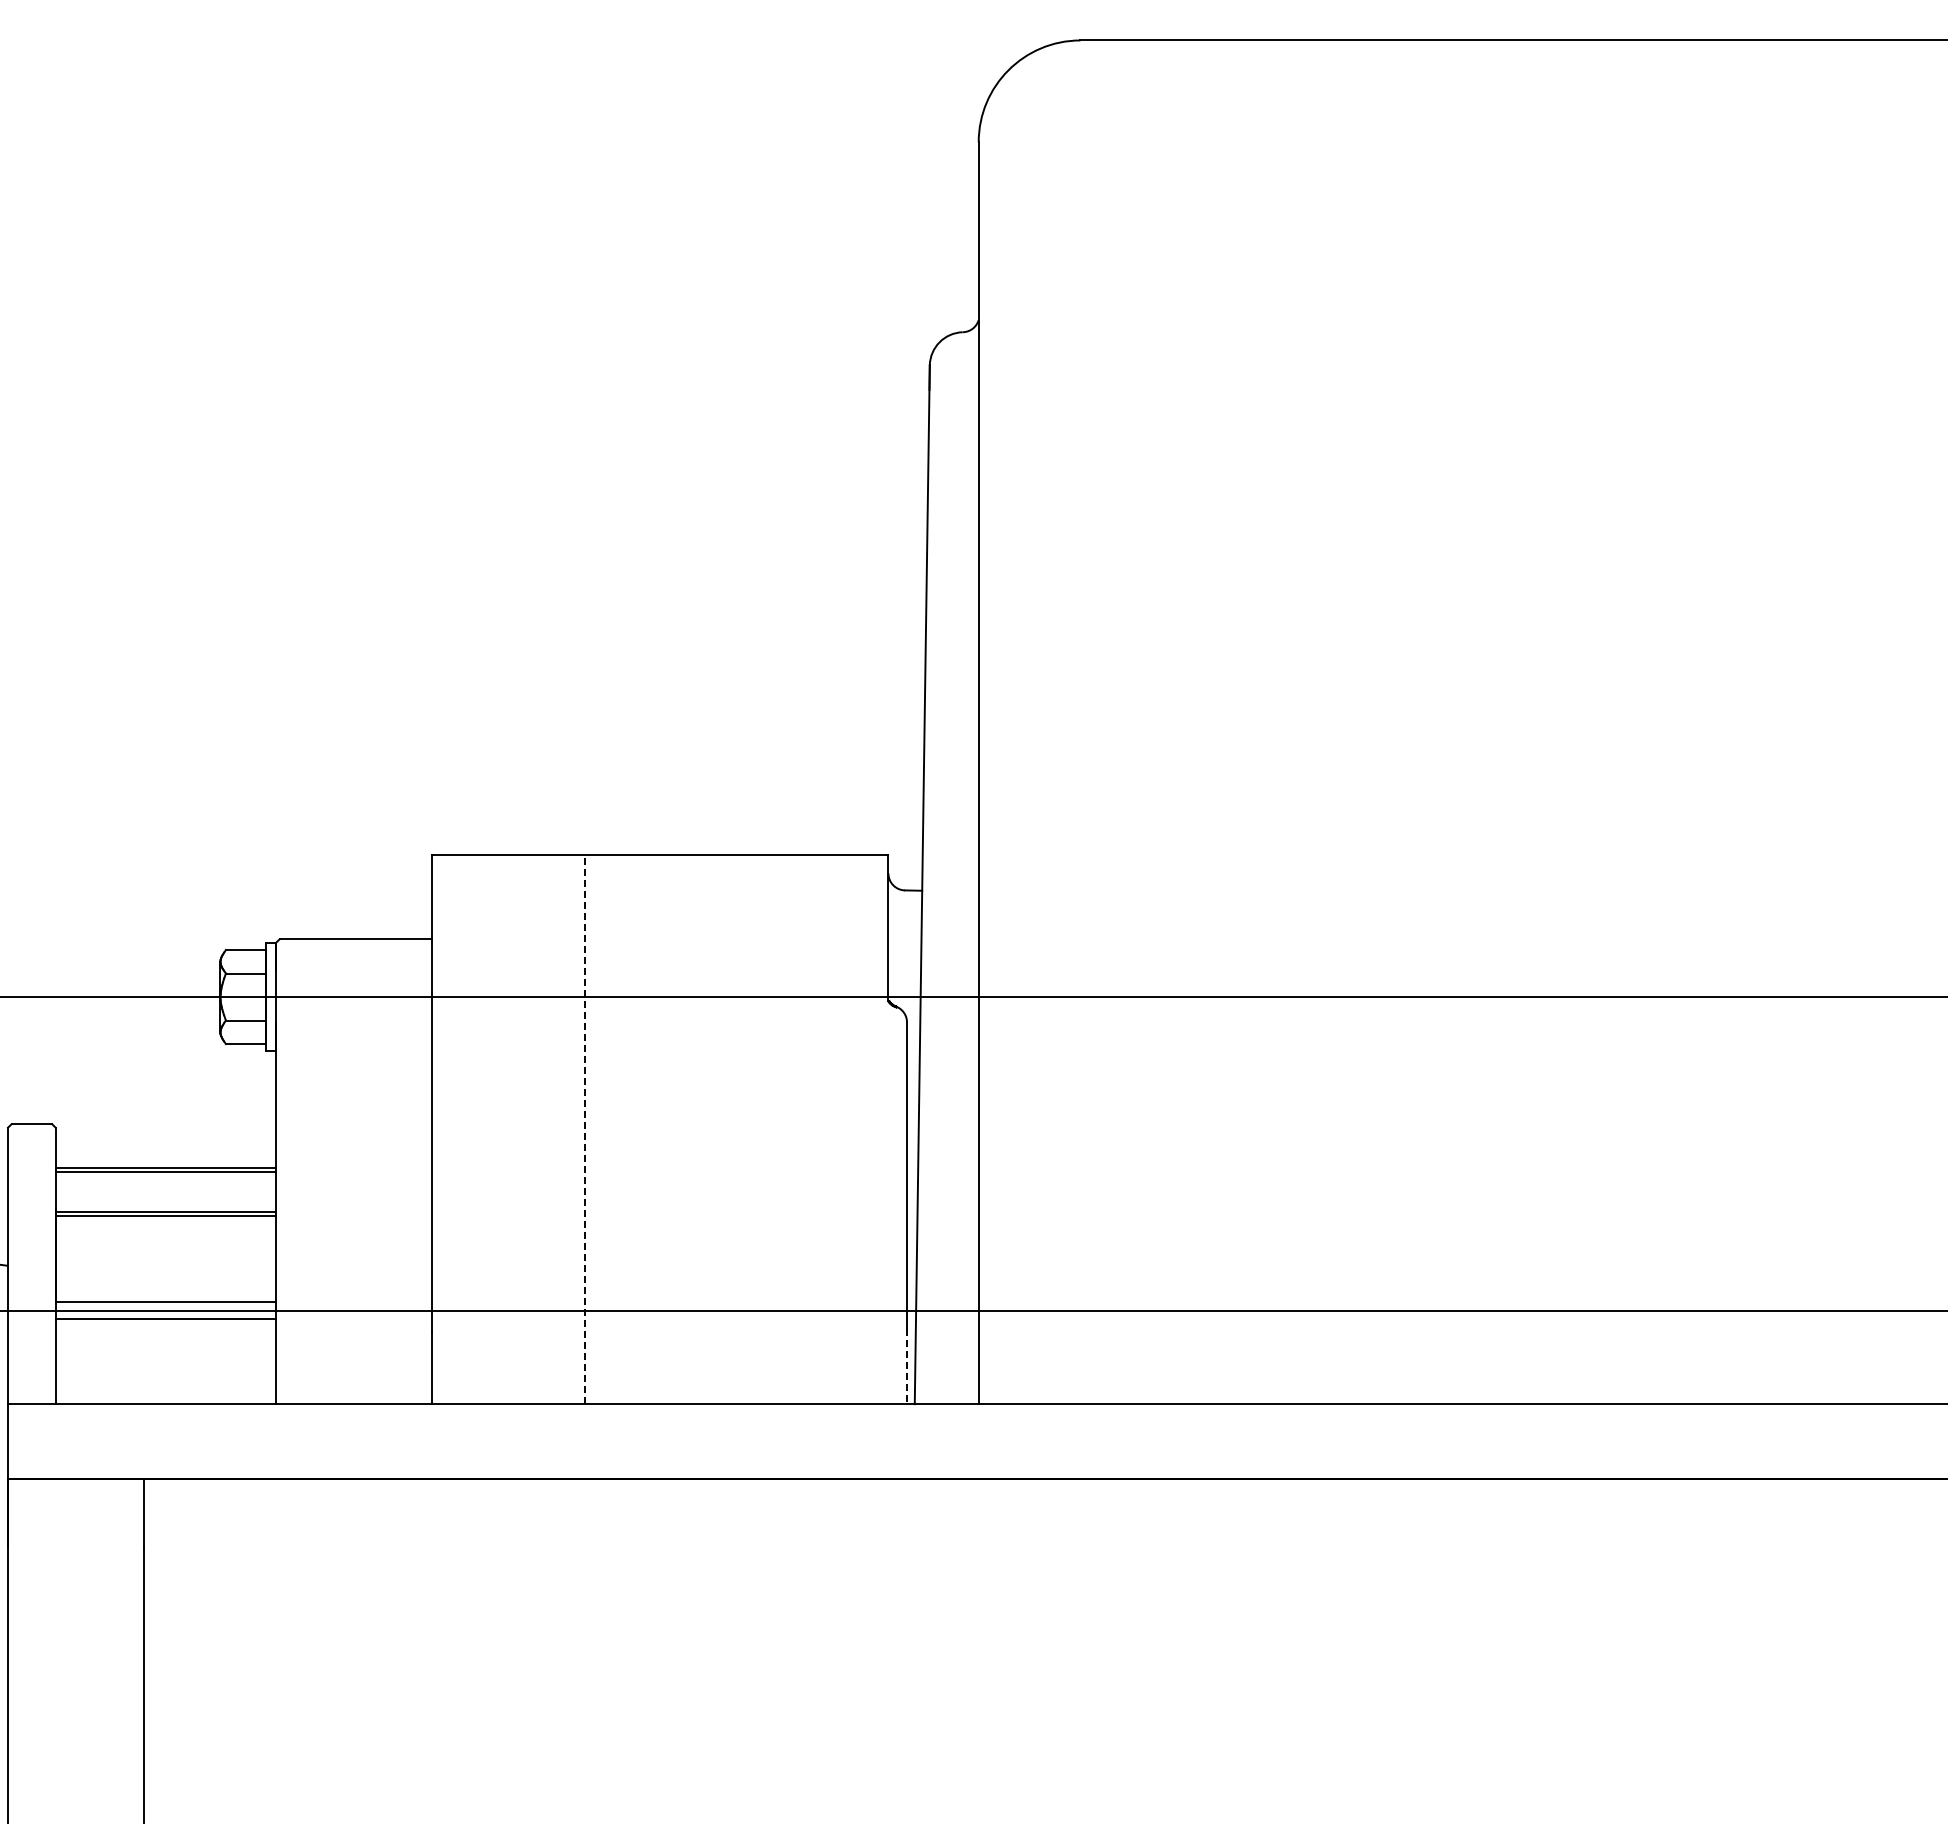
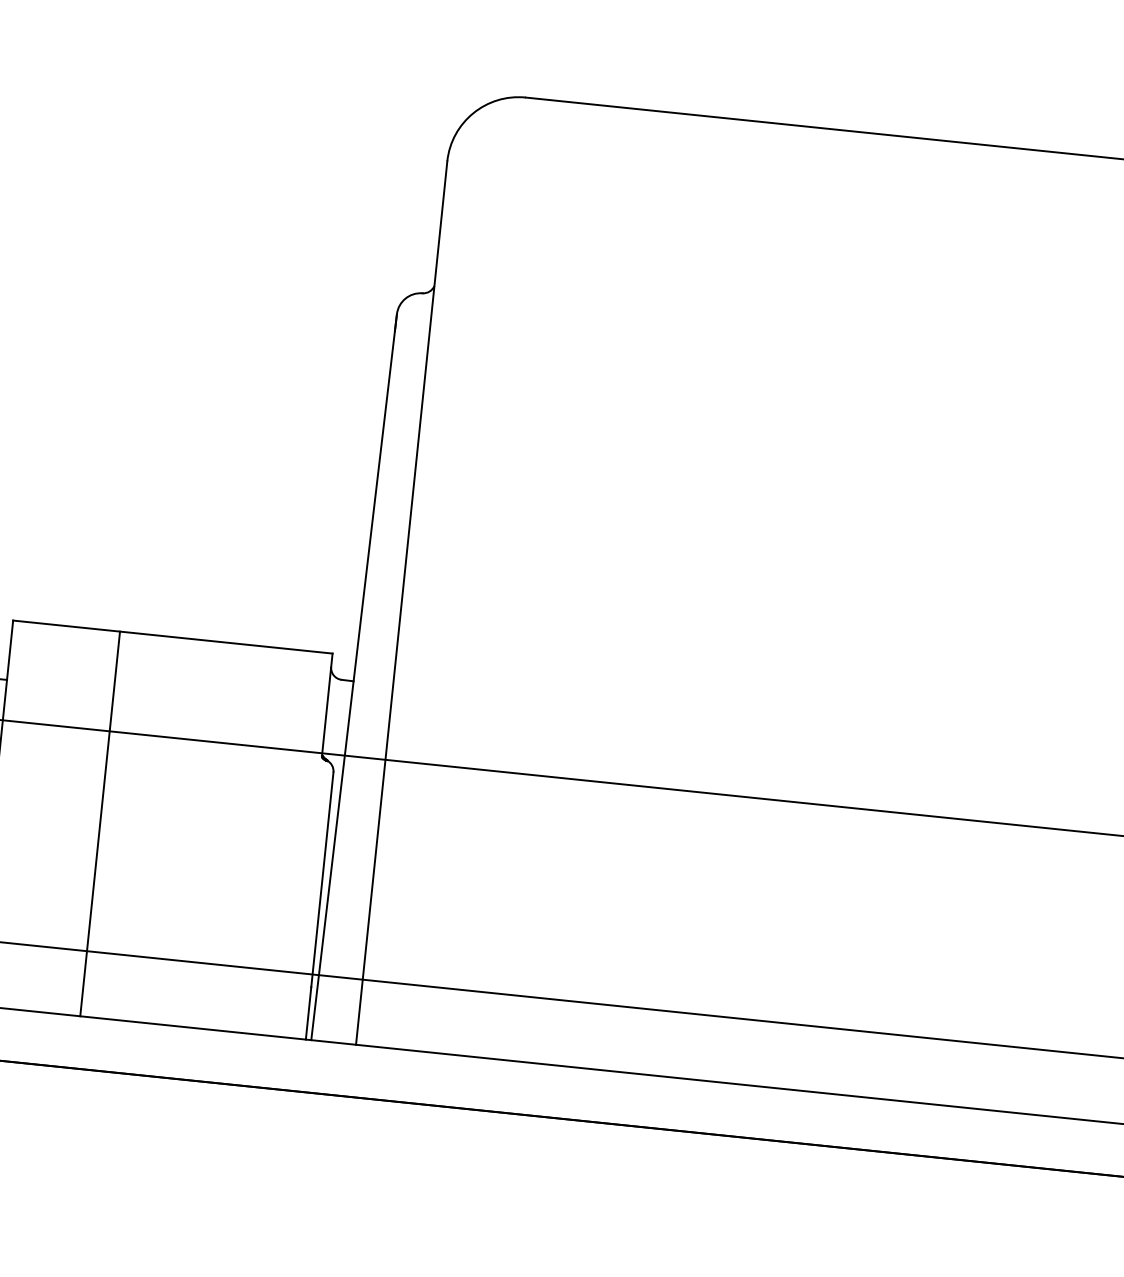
line: (584, 1129) -> (99, 823), dashed -> solid
line: (907, 1367) -> (308, 1013), dashed -> solid

